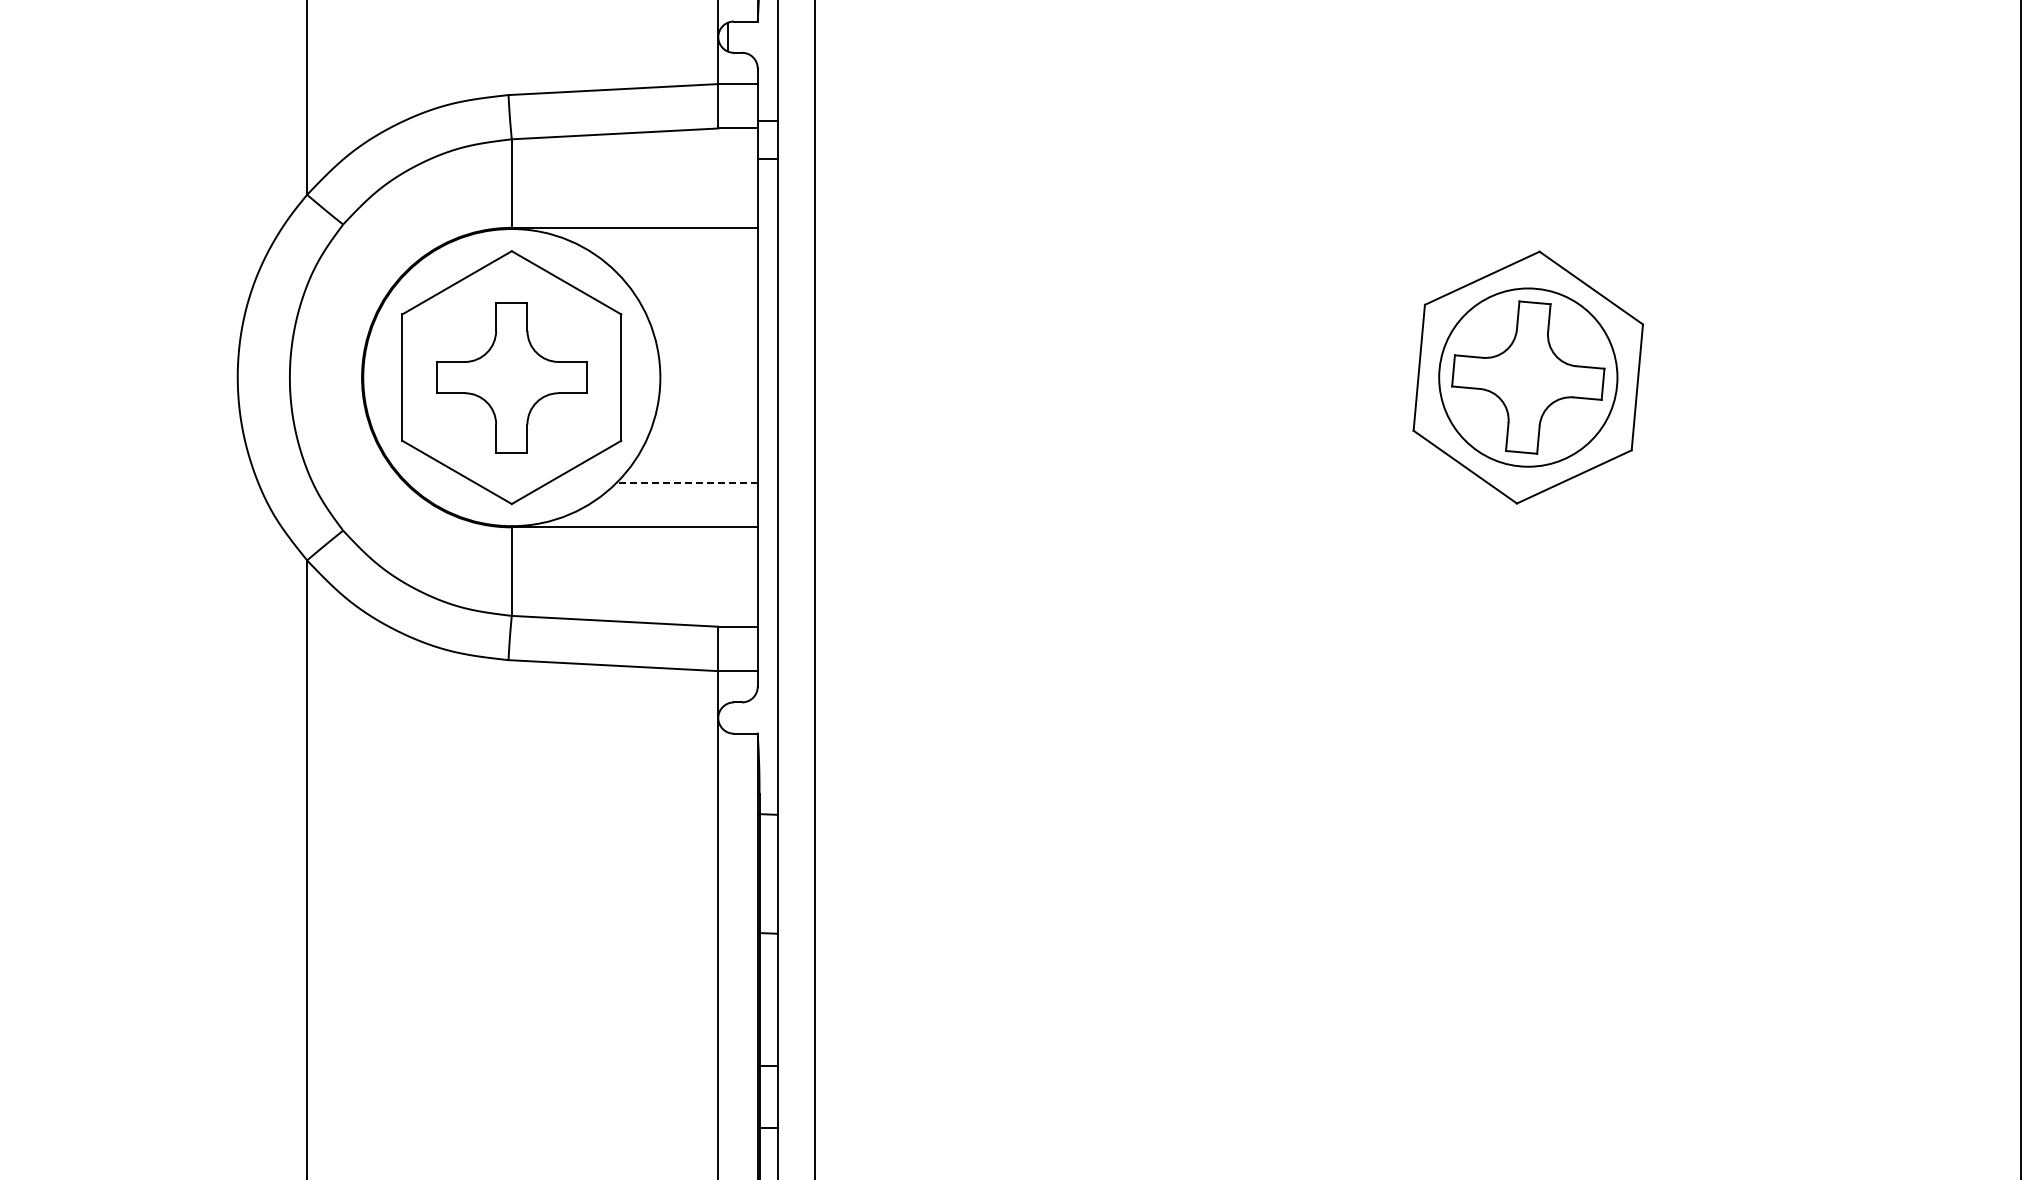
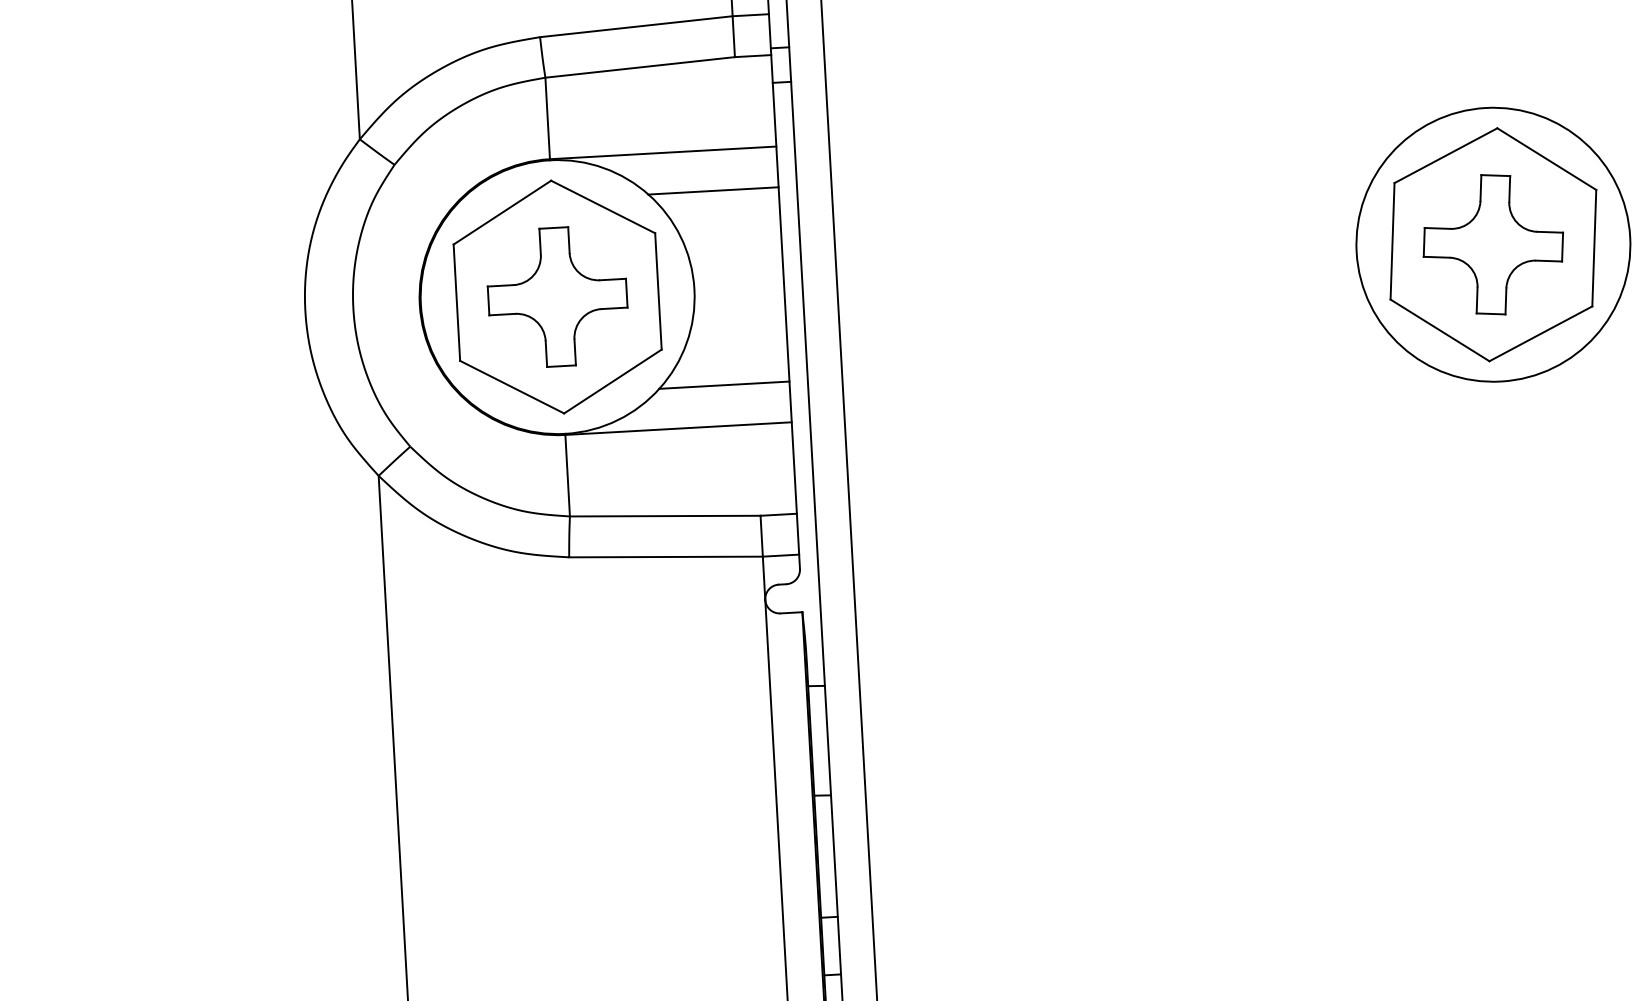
line: (686, 272) -> (713, 191), added
circle: (1527, 377) -> (1492, 244), size x1.67
line: (686, 483) -> (723, 385), dashed -> solid

